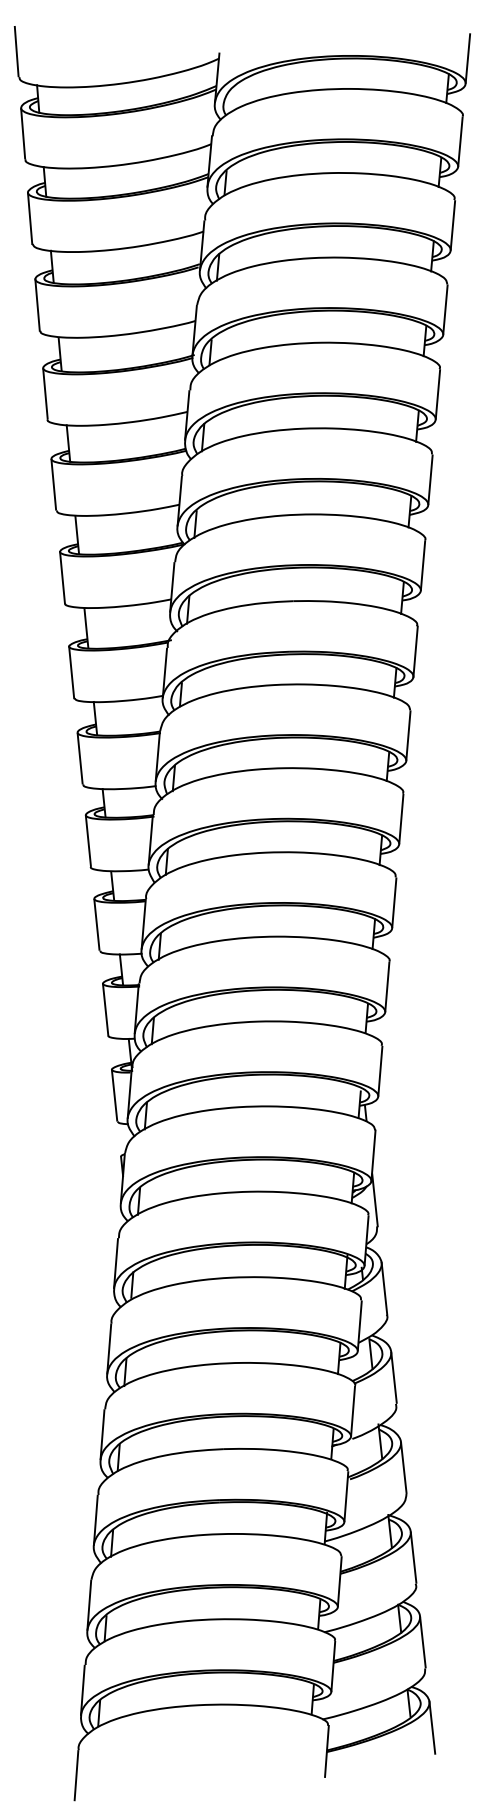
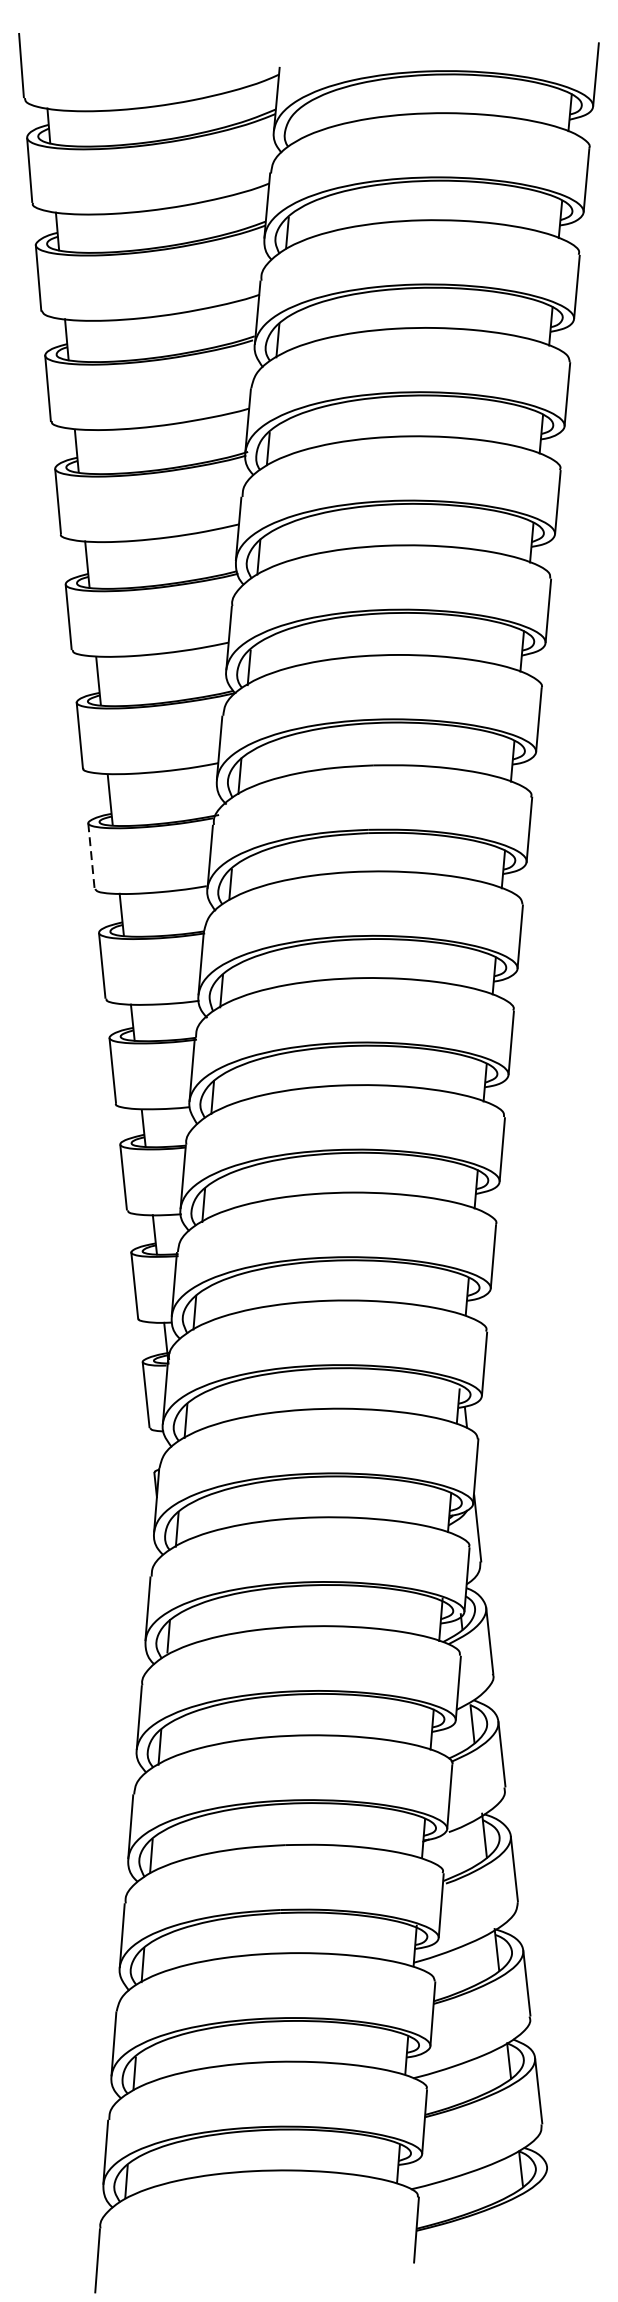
line: (71, 672) -> (91, 856), solid -> dashed
line: (432, 1727) -> (550, 2199), removed

